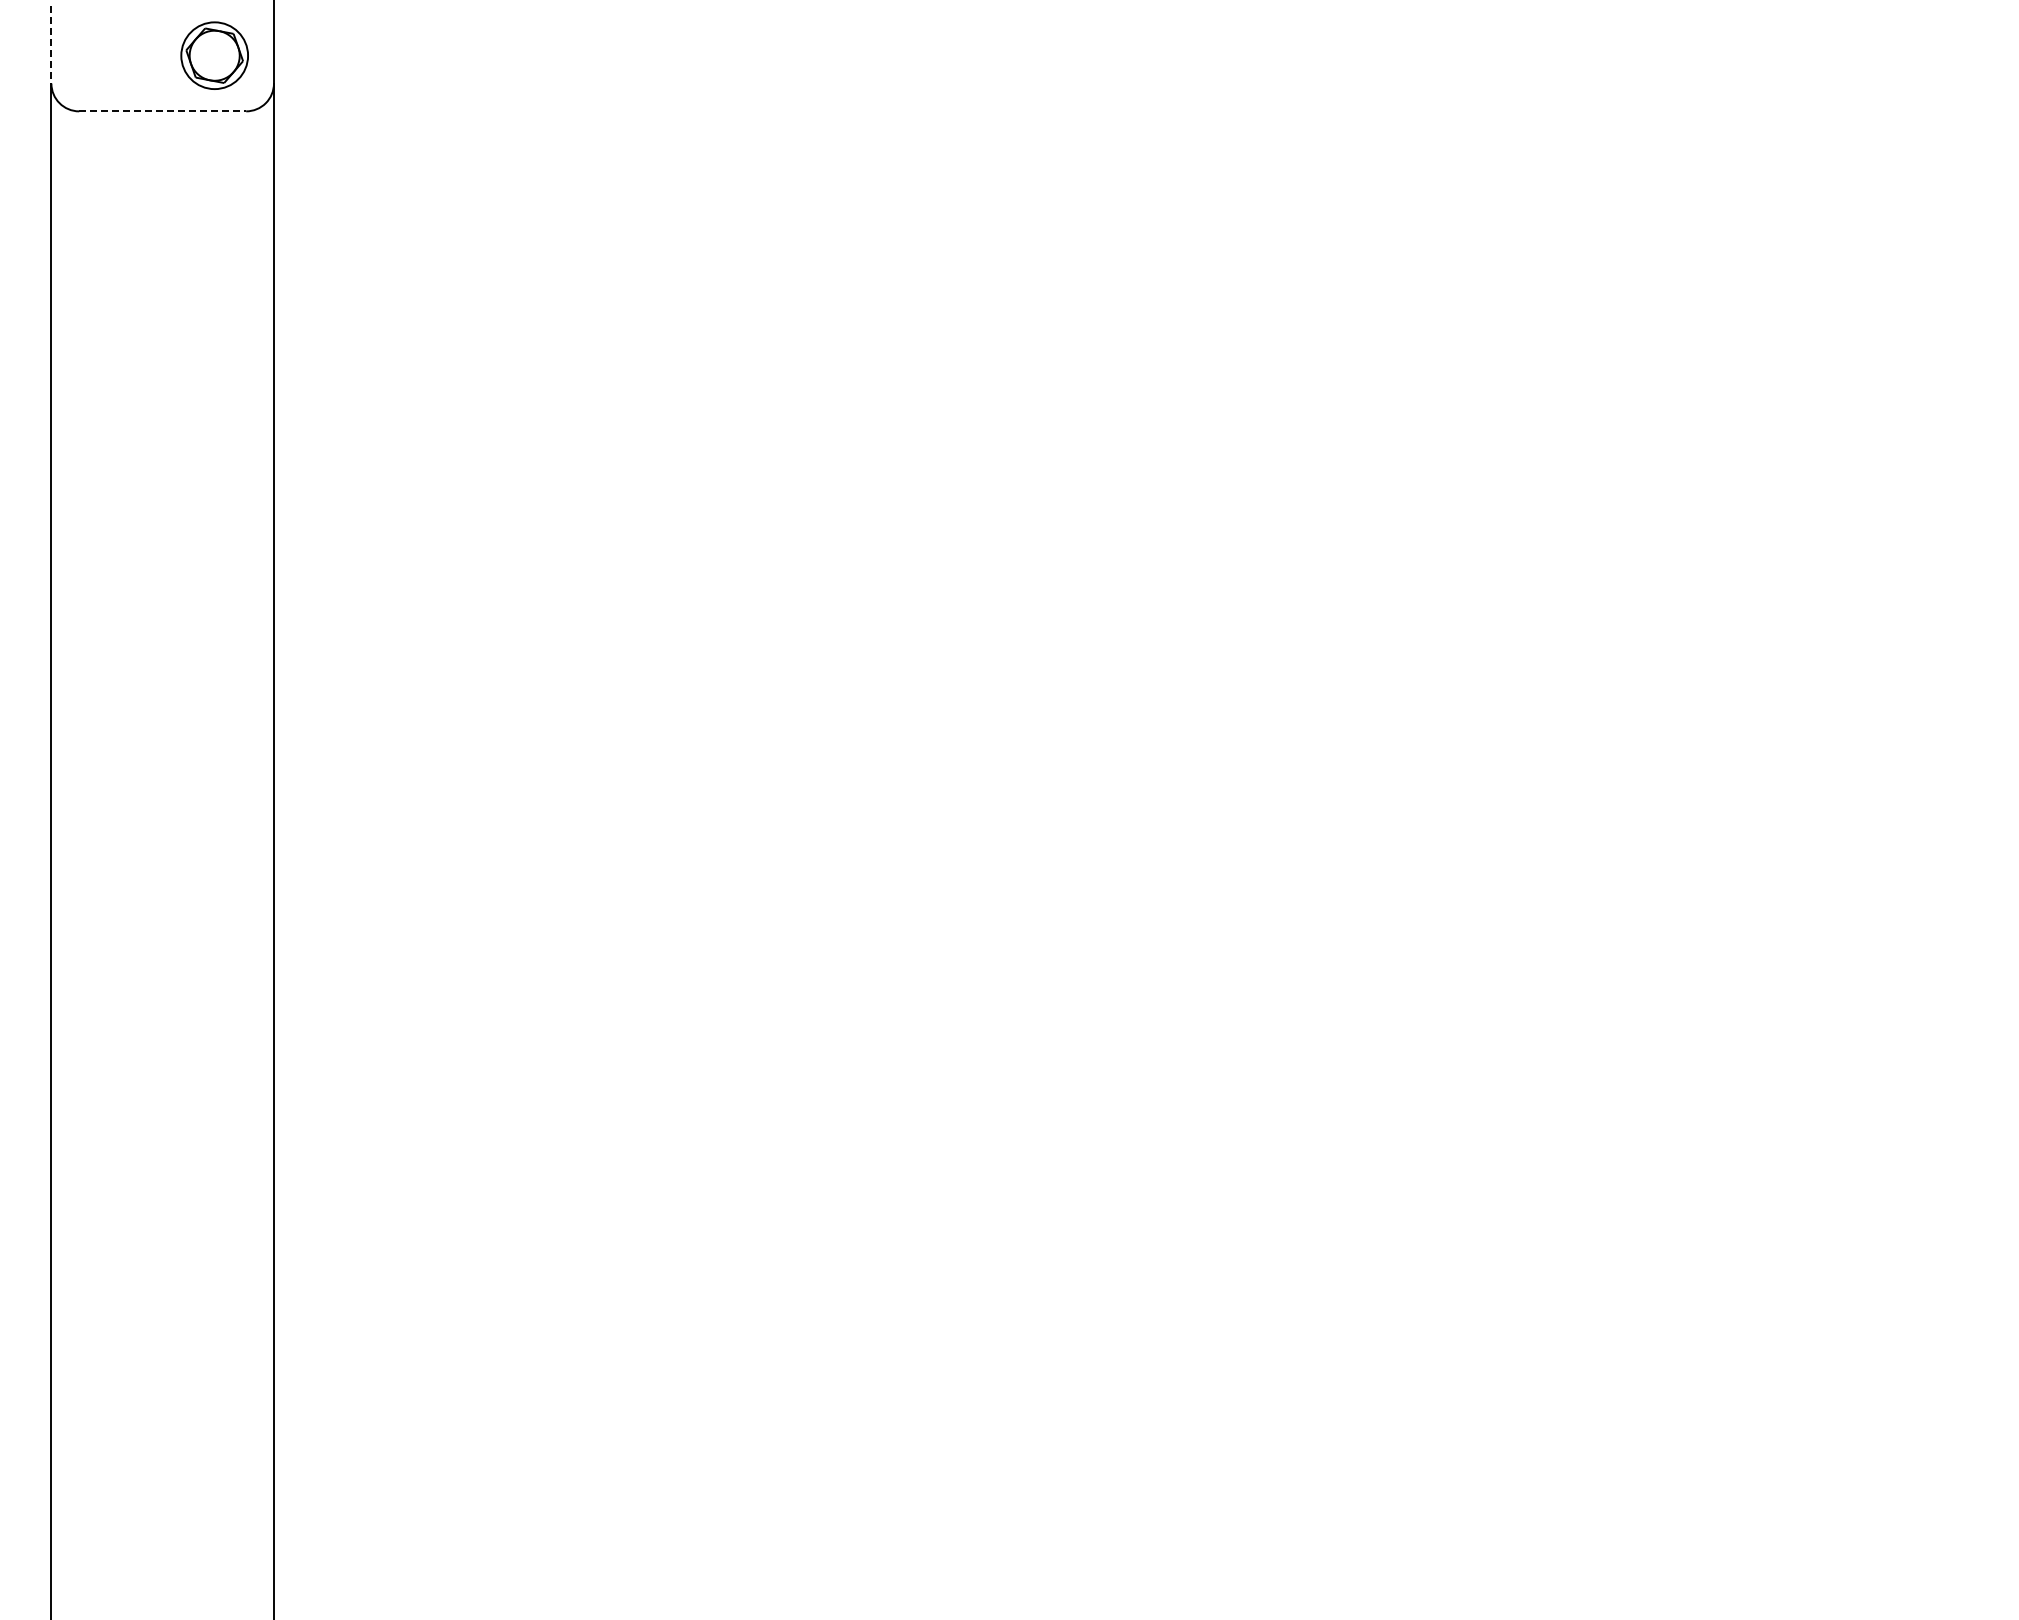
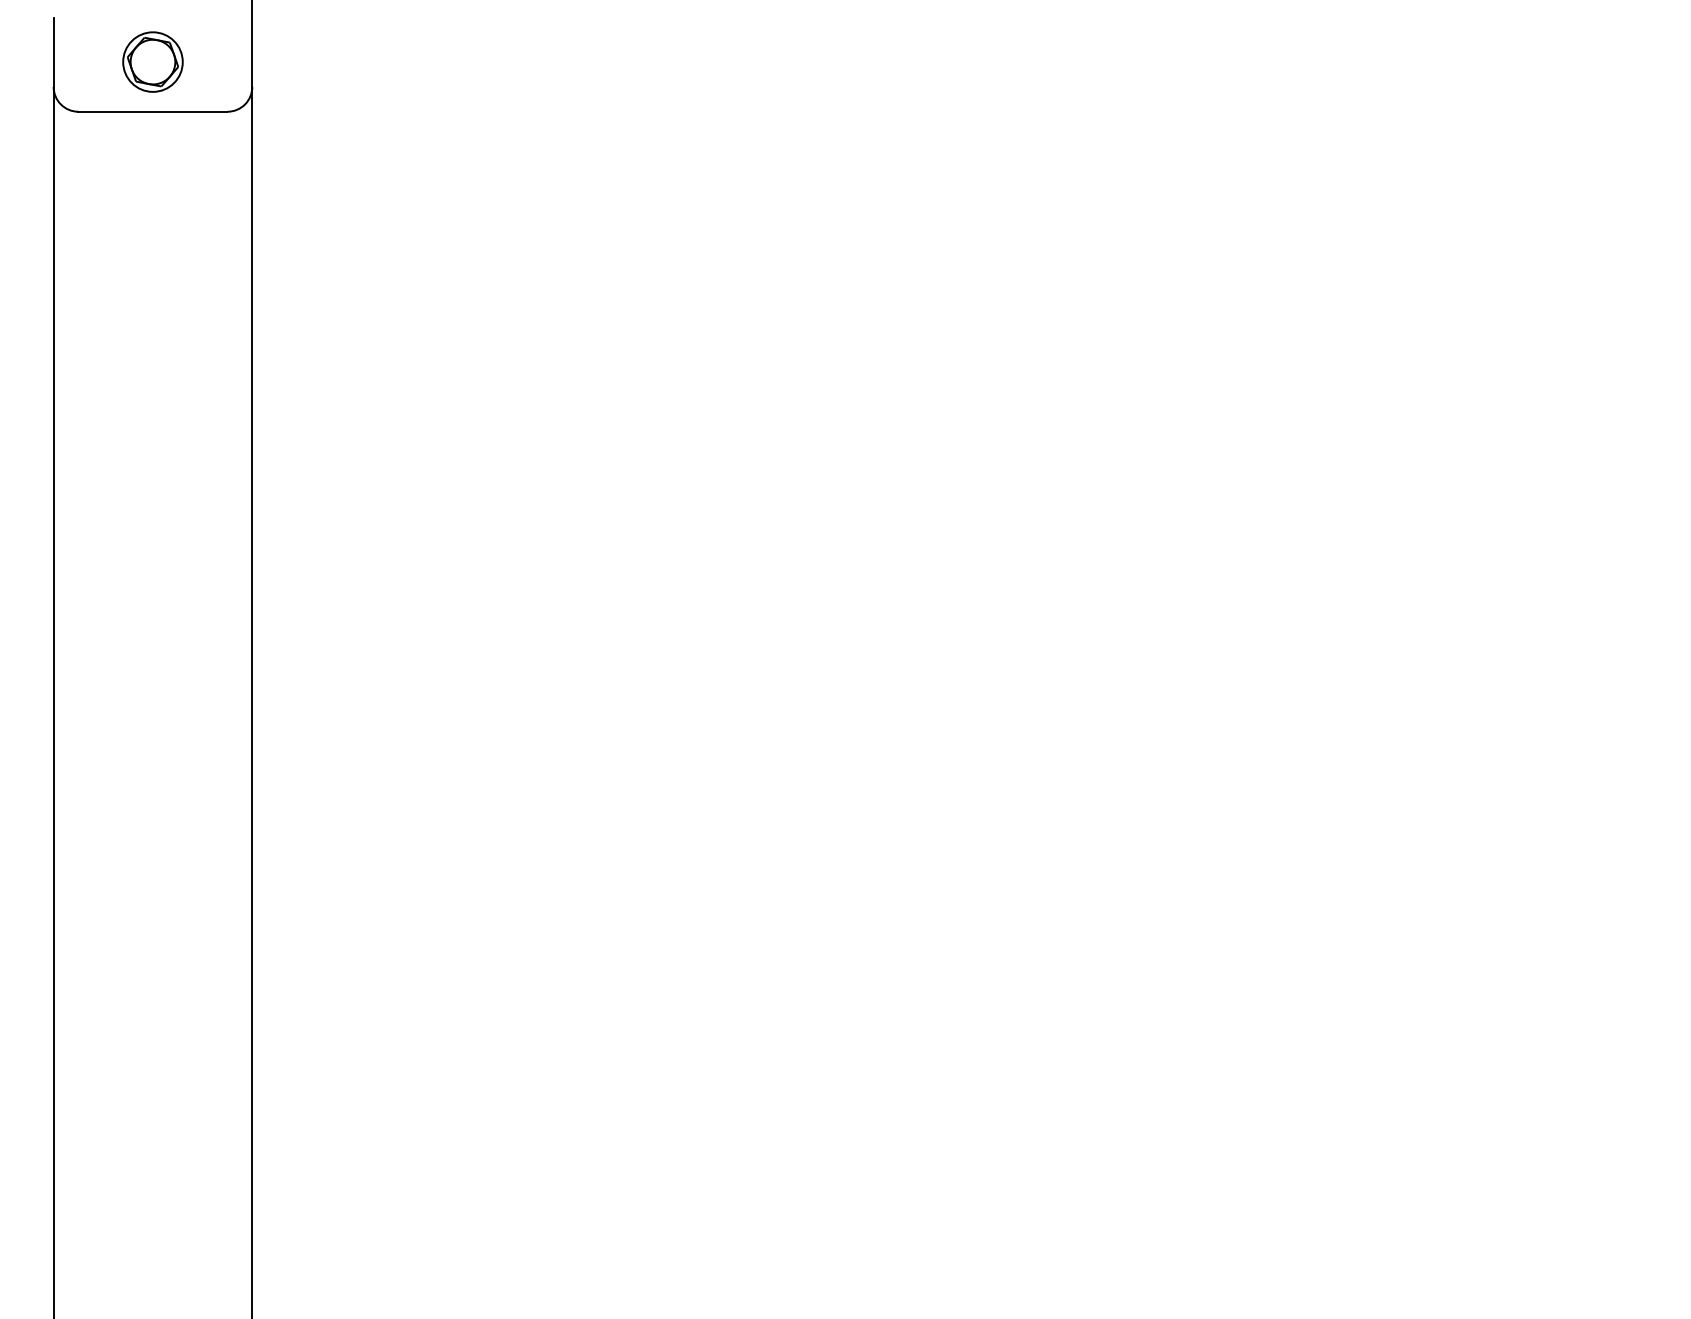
line: (51, 44) -> (53, 52), dashed -> solid
part: (214, 55) -> (152, 61), moved
line: (163, 111) -> (153, 111), dashed -> solid

